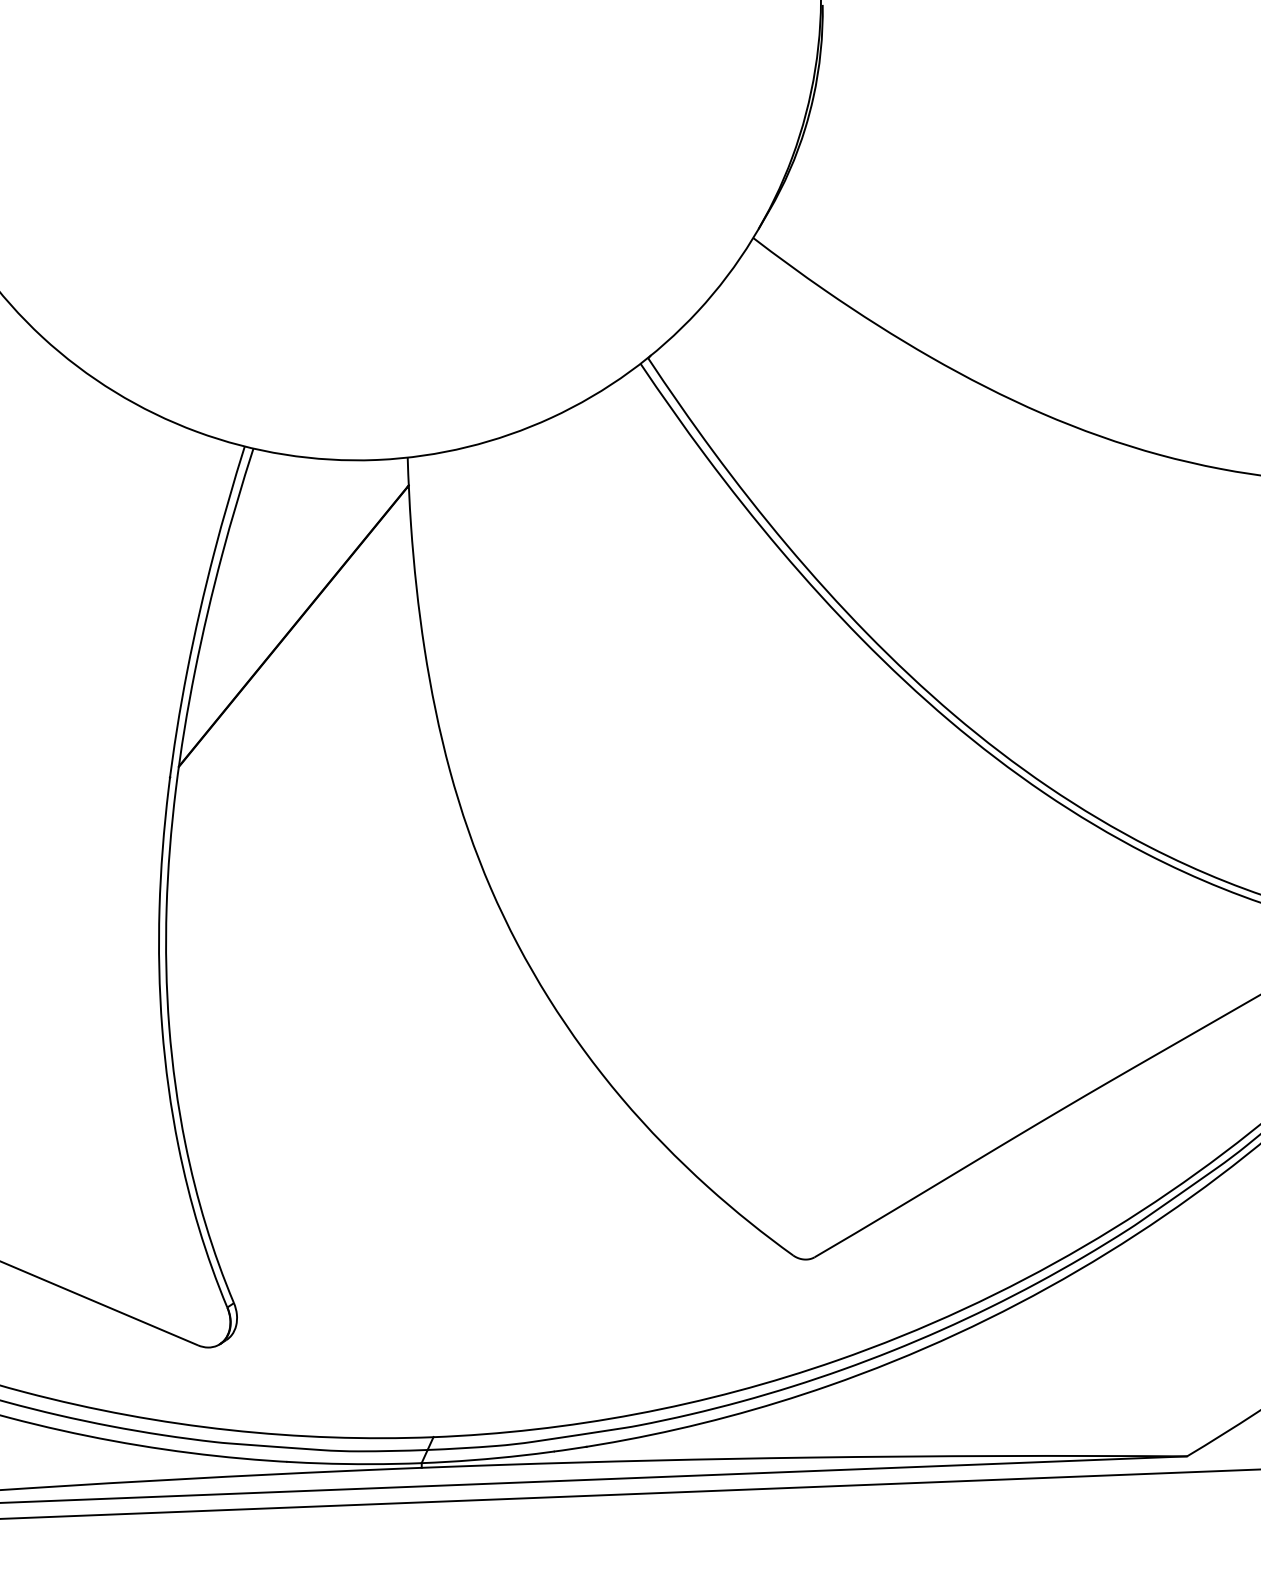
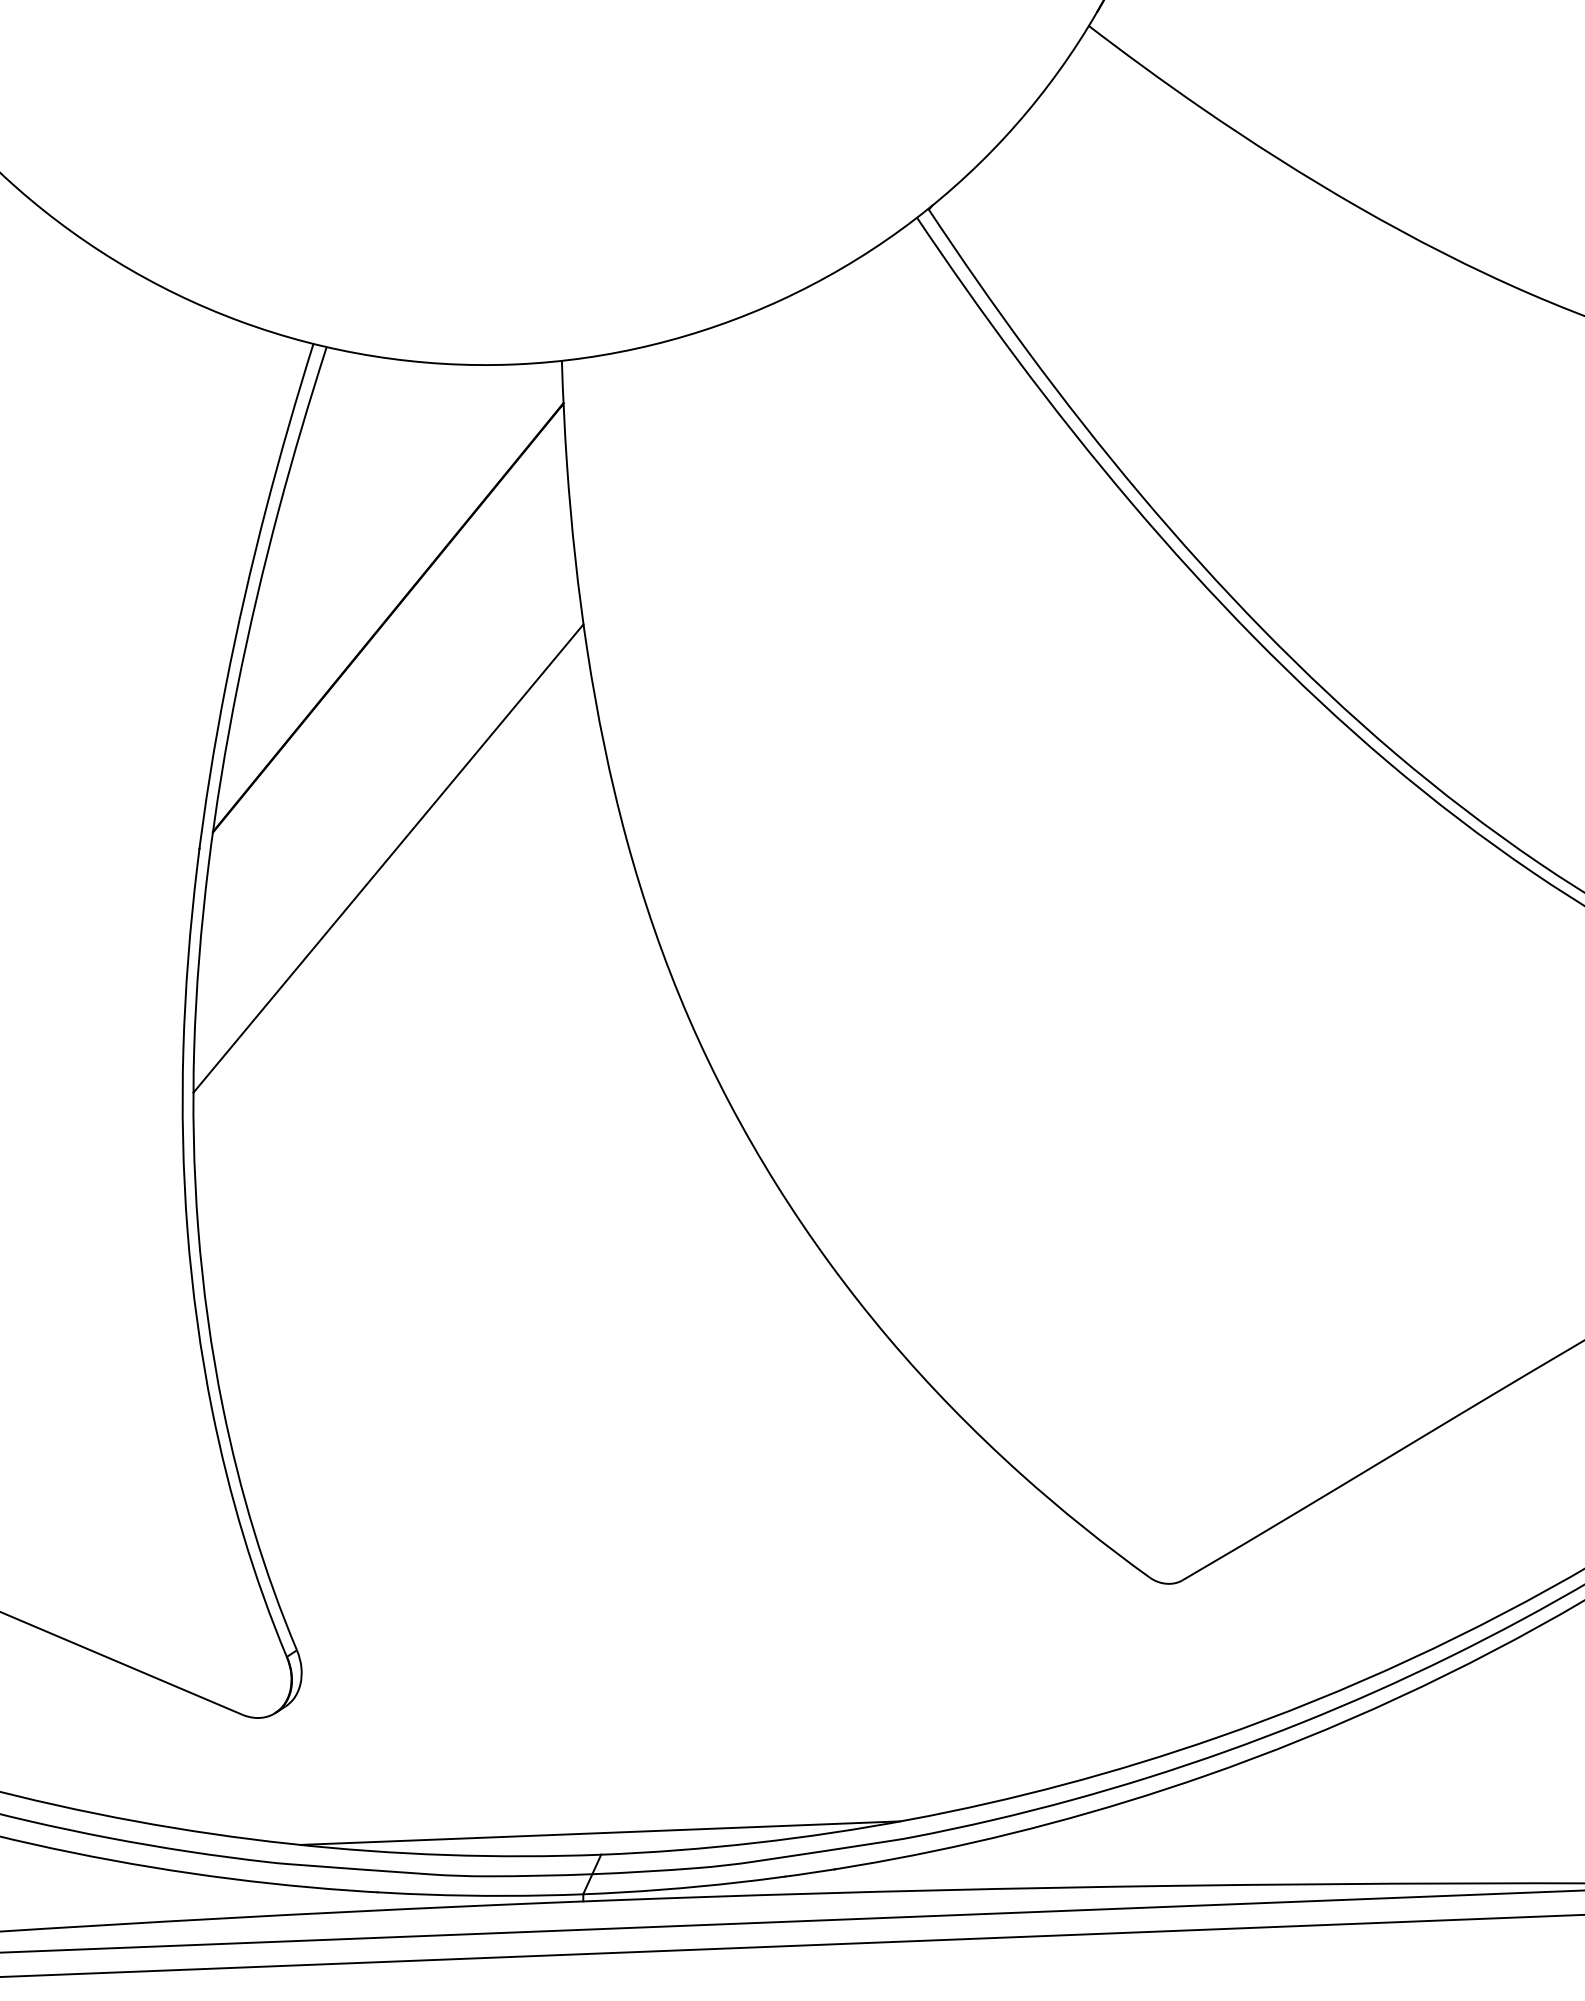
line: (293, 783) -> (387, 857), added
line: (432, 1422) -> (599, 1832), added

